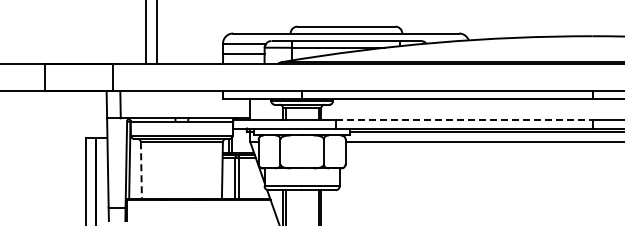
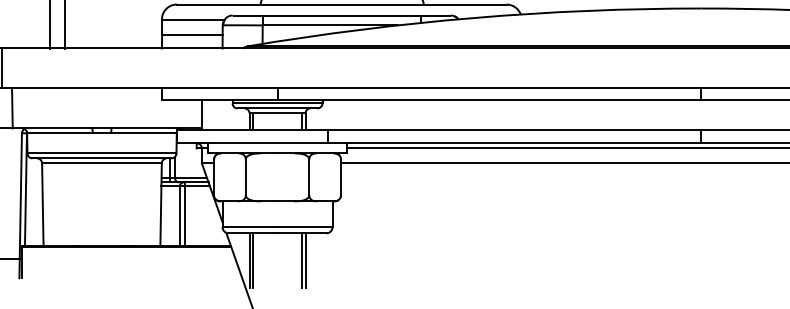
line: (465, 119) -> (515, 130), dashed -> solid
line: (141, 171) -> (42, 205), dashed -> solid

